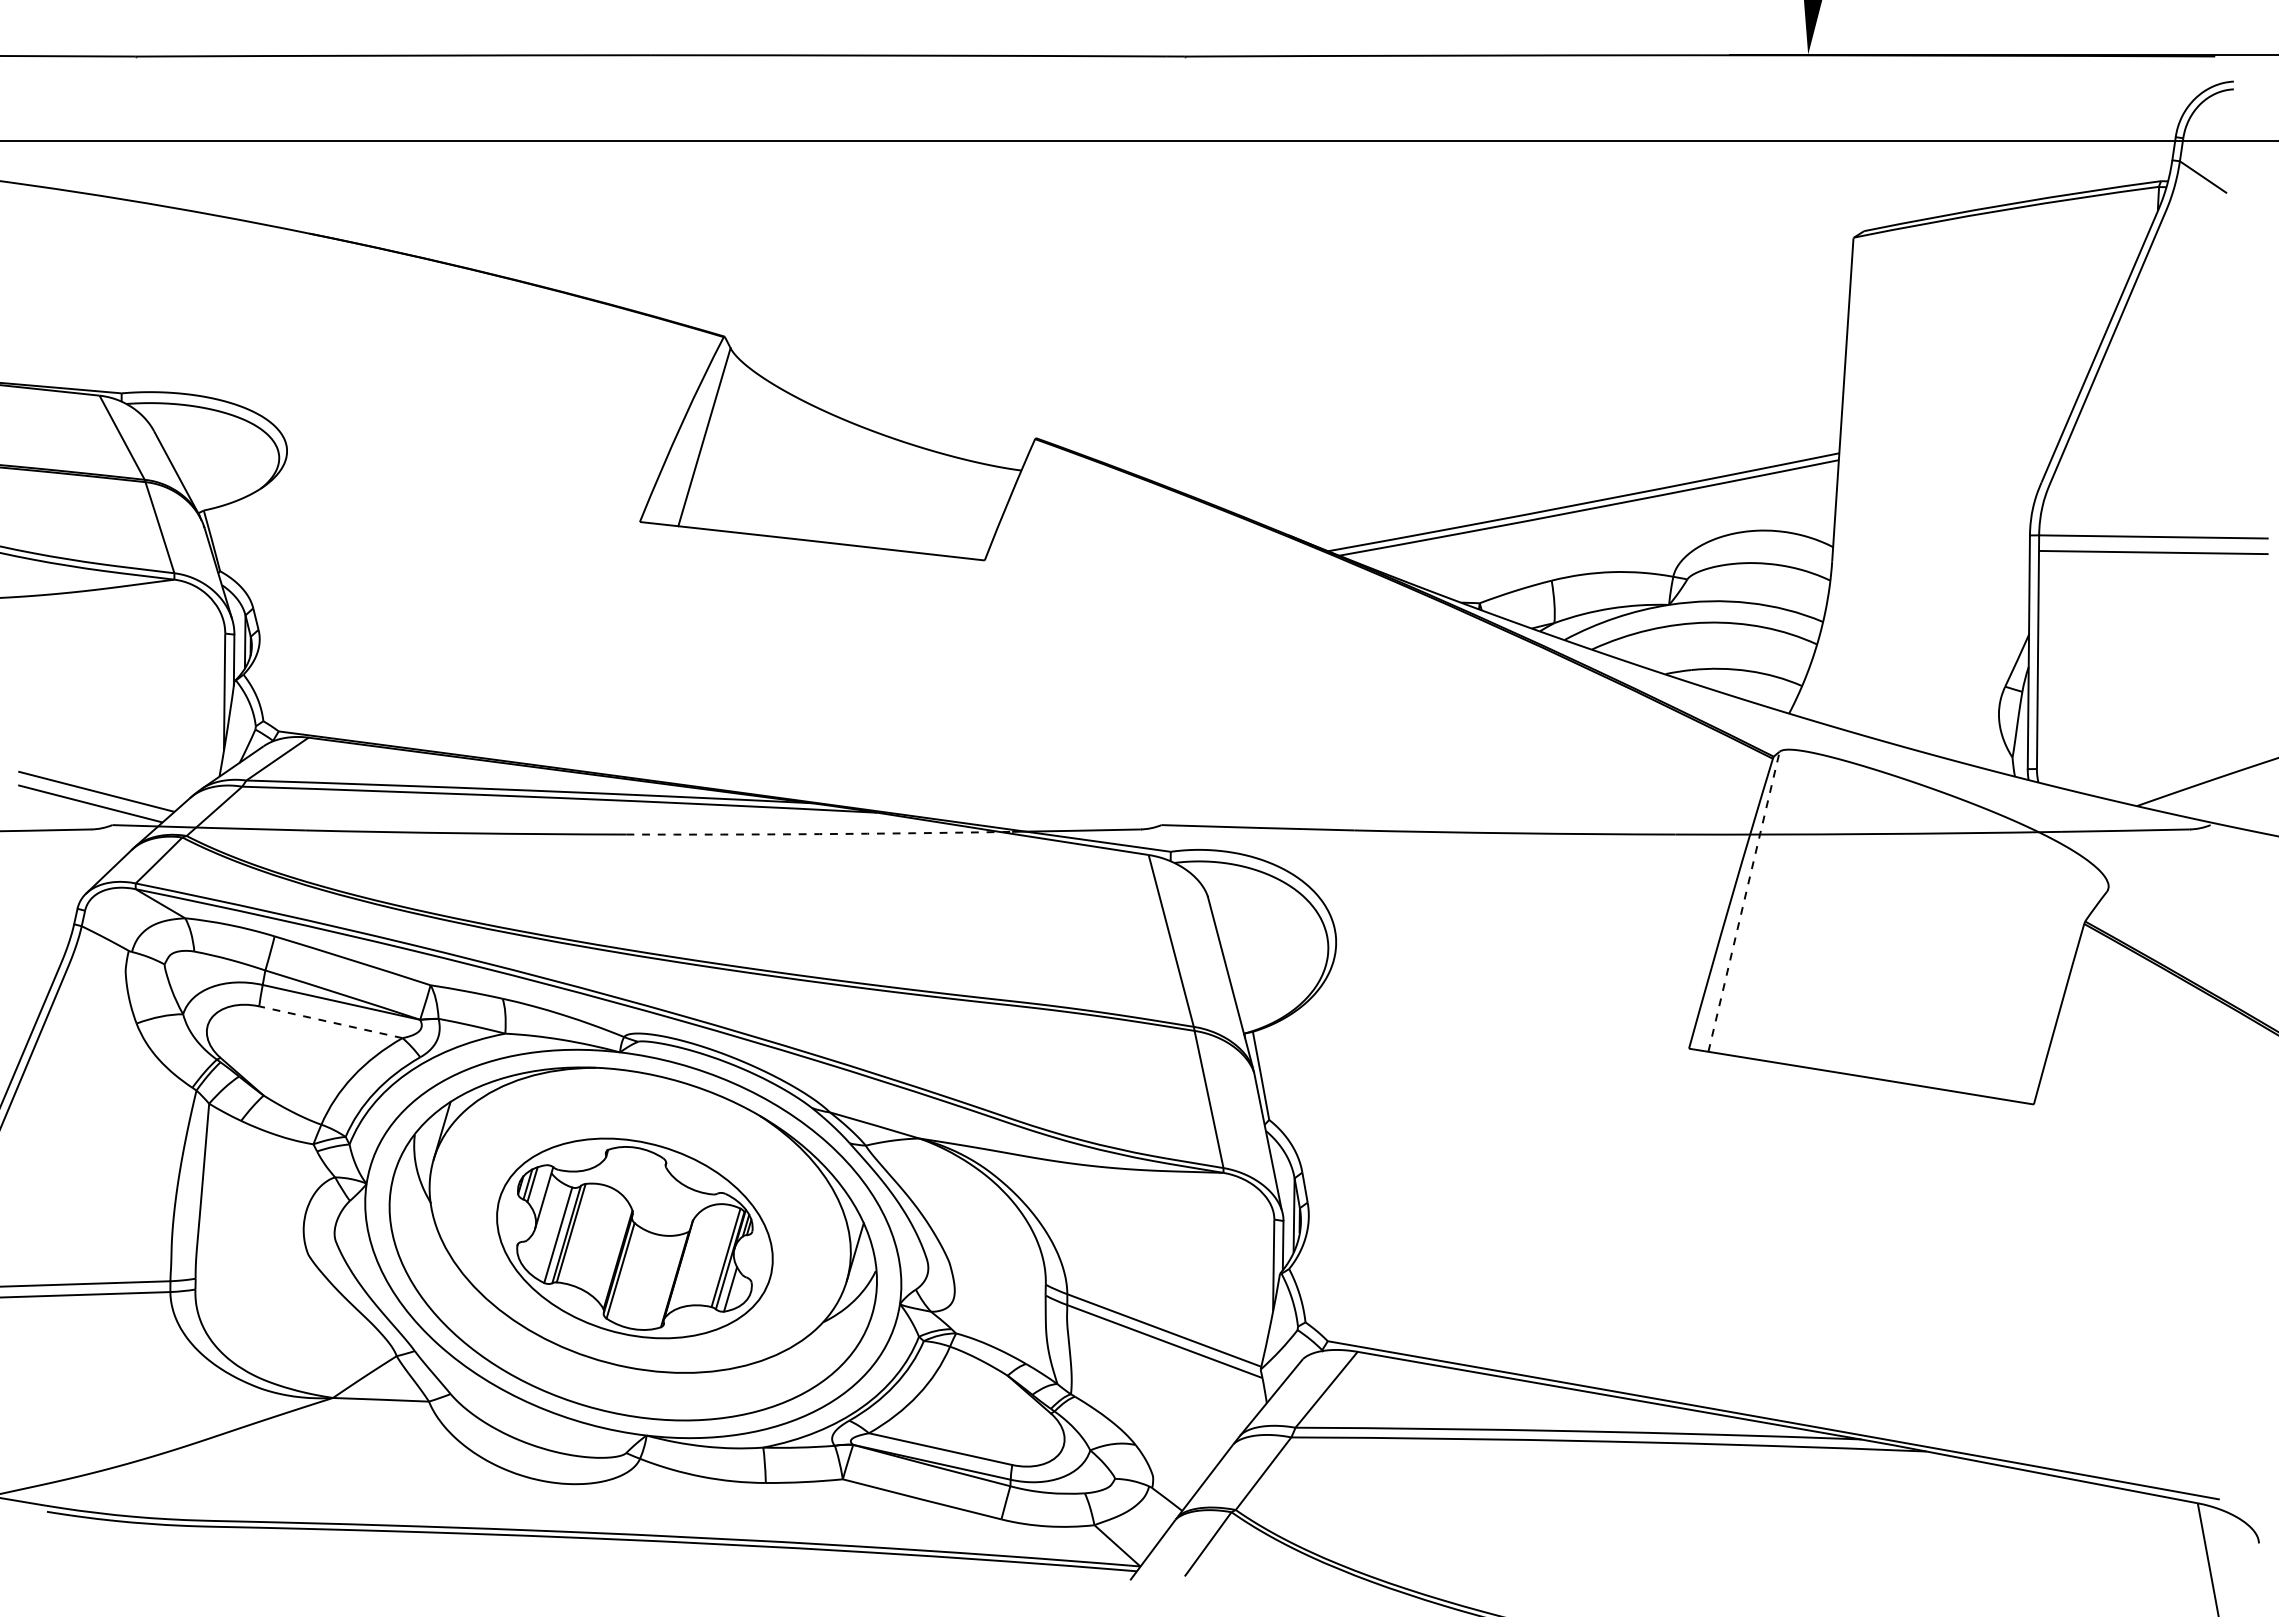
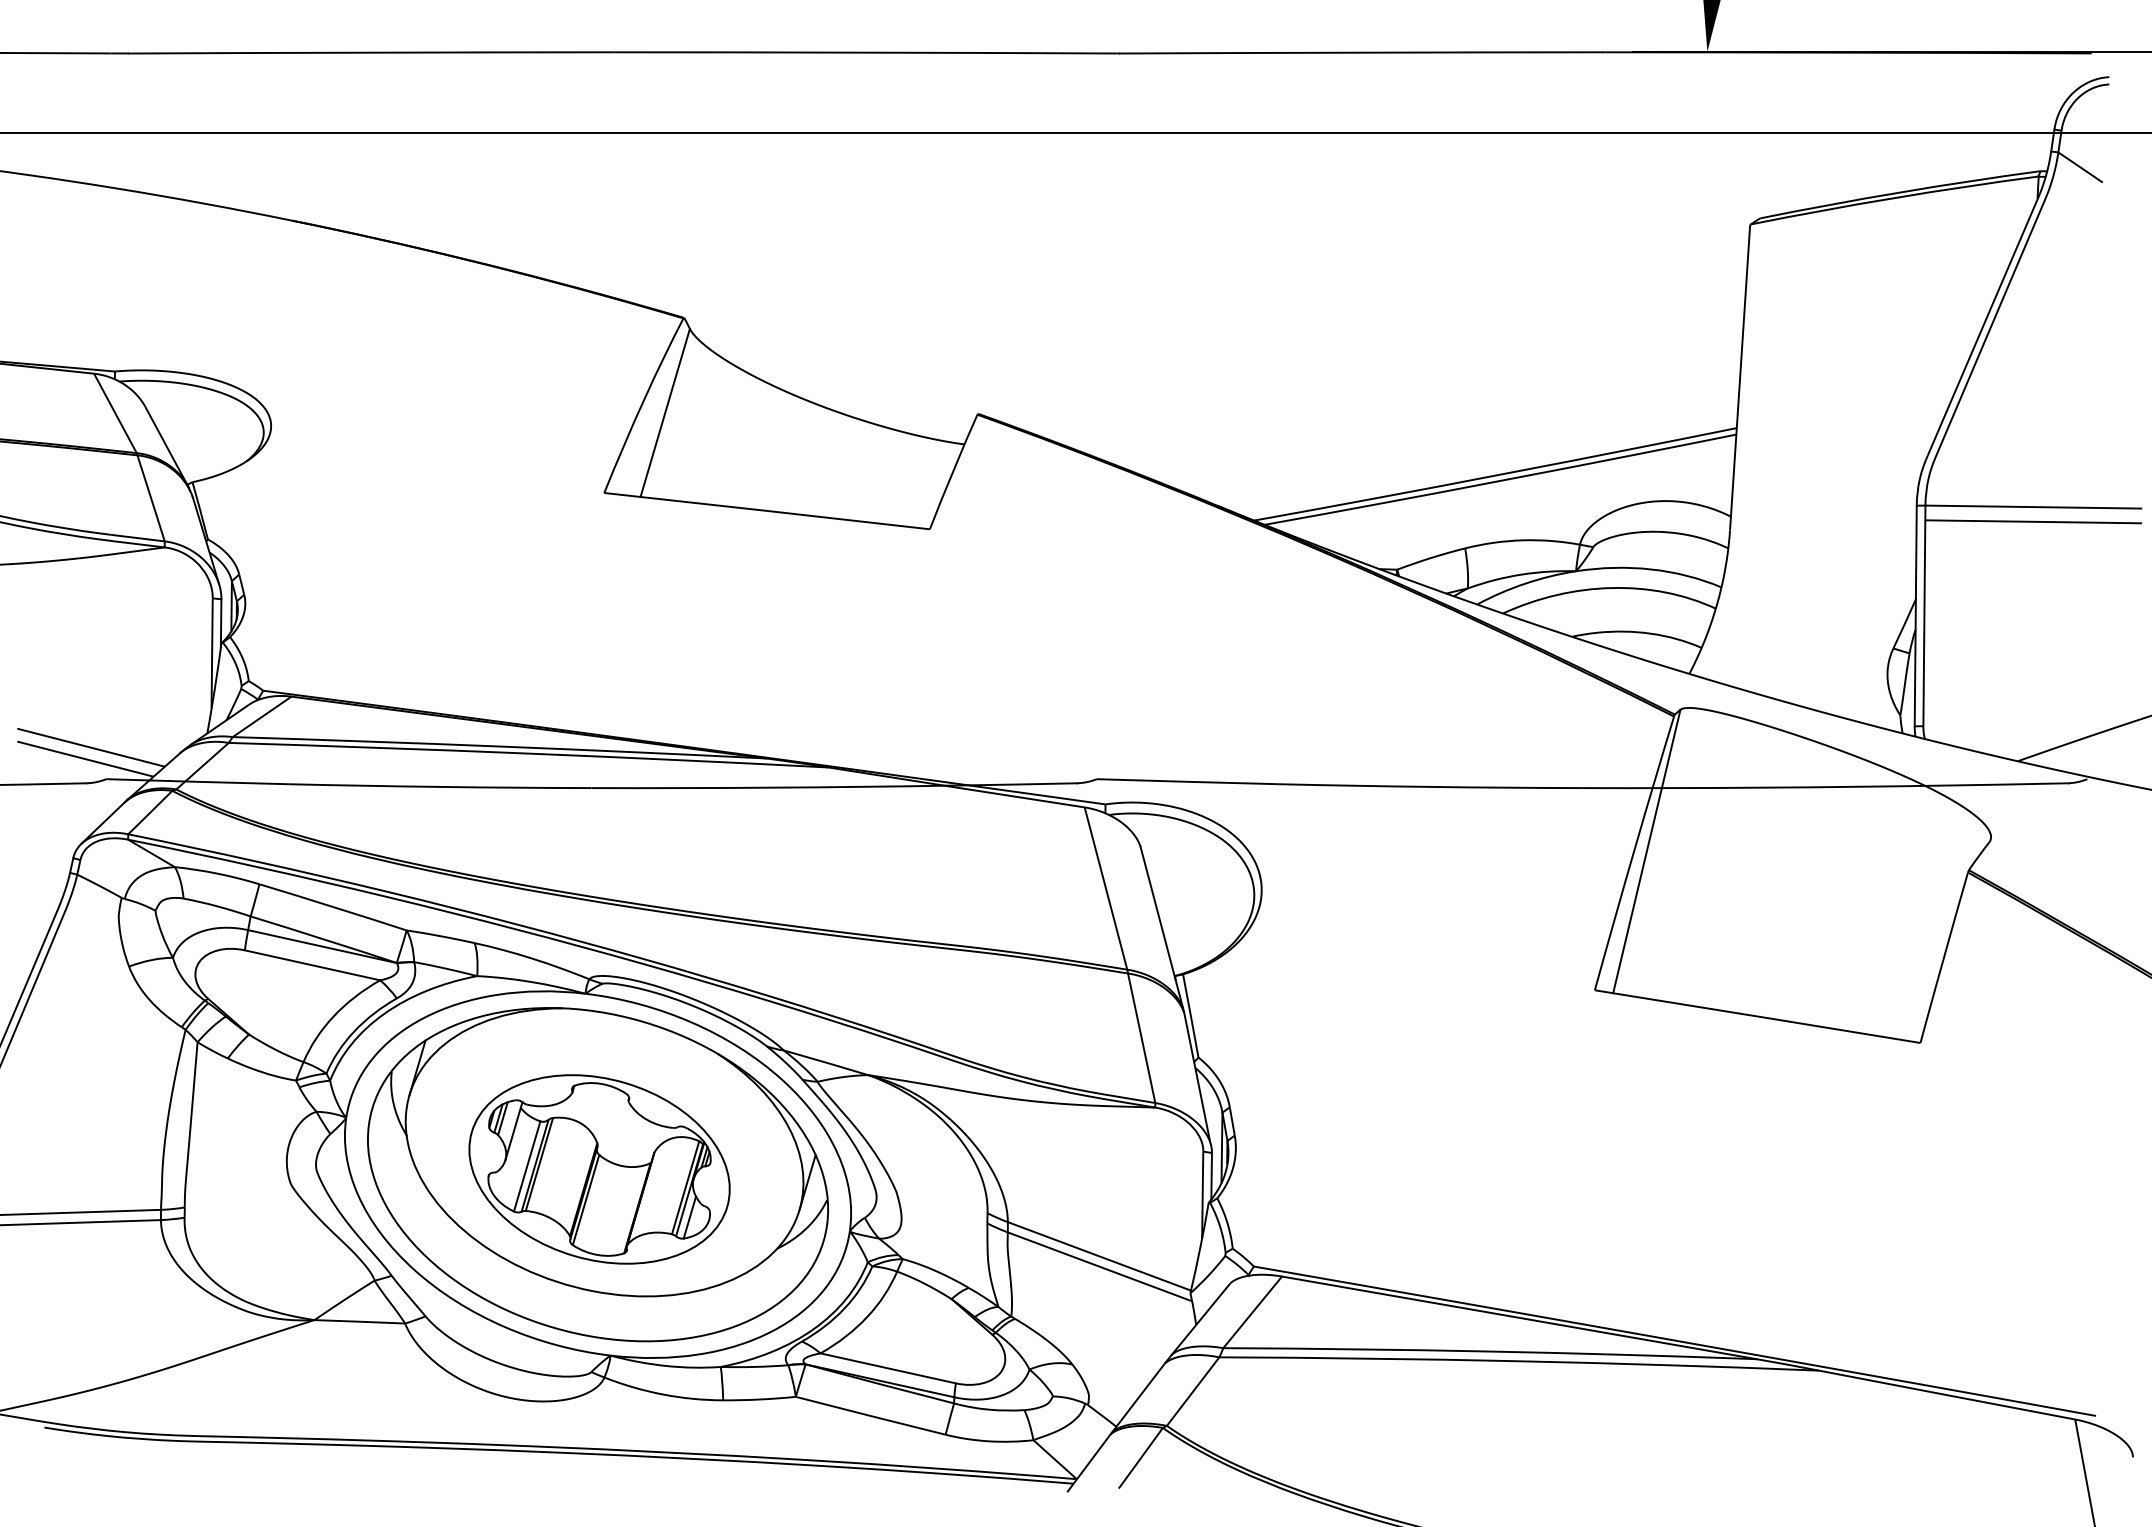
arc: (819, 834) -> (773, 788), dashed -> solid
line: (1744, 901) -> (1647, 851), dashed -> solid
line: (330, 1022) -> (312, 965), dashed -> solid

